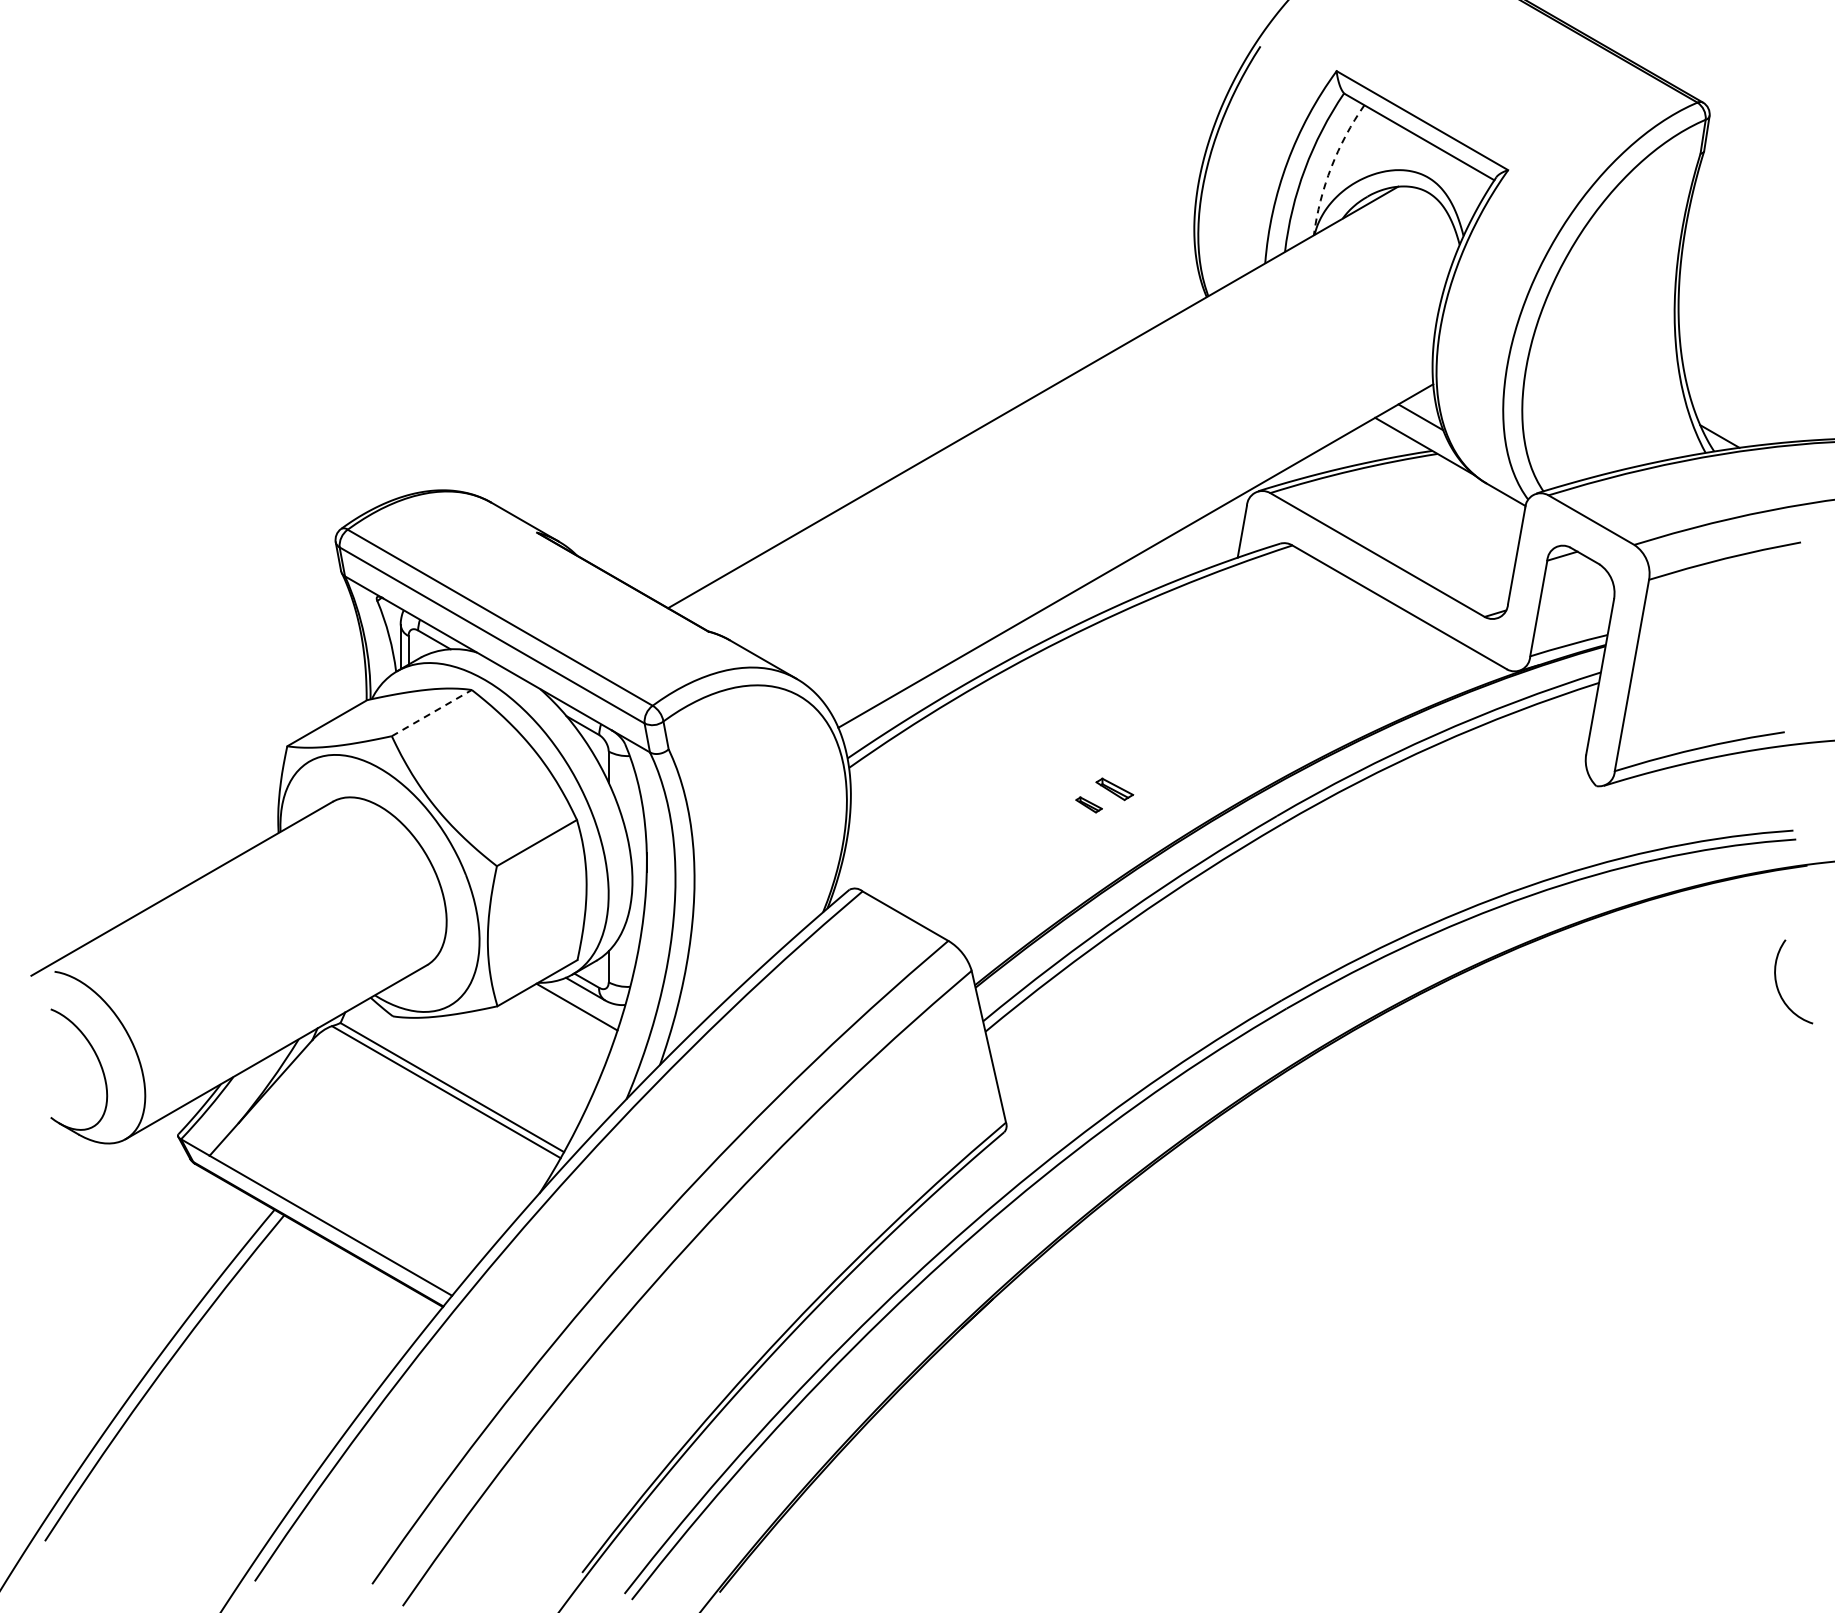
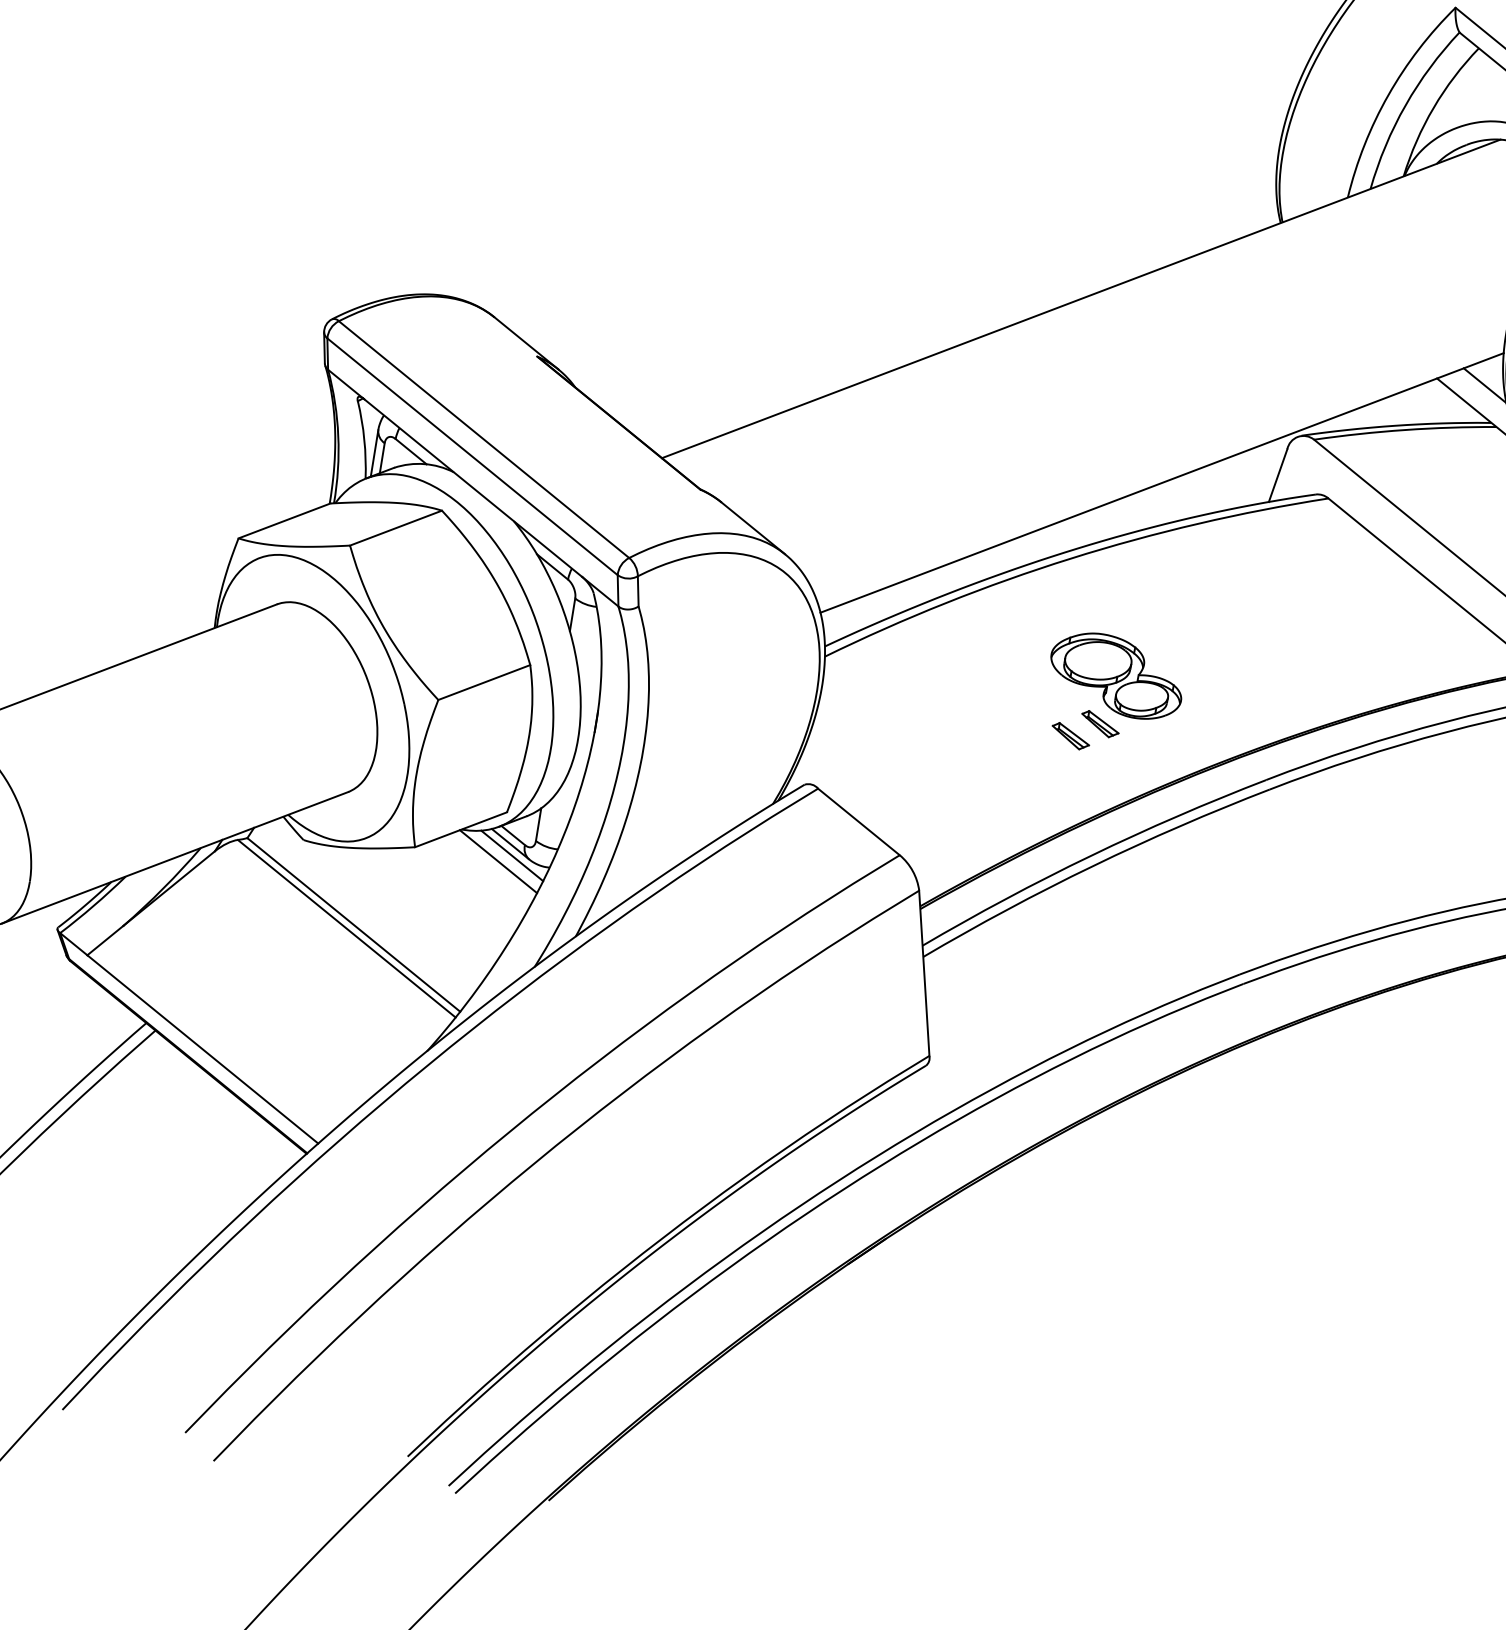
arc: (1331, 167) -> (1433, 108), dashed -> solid
line: (432, 712) -> (396, 527), dashed -> solid
part: (1122, 741) -> (1116, 675), added
part: (1088, 804) -> (1070, 735), size x1.43
line: (588, 999) -> (511, 855), added

